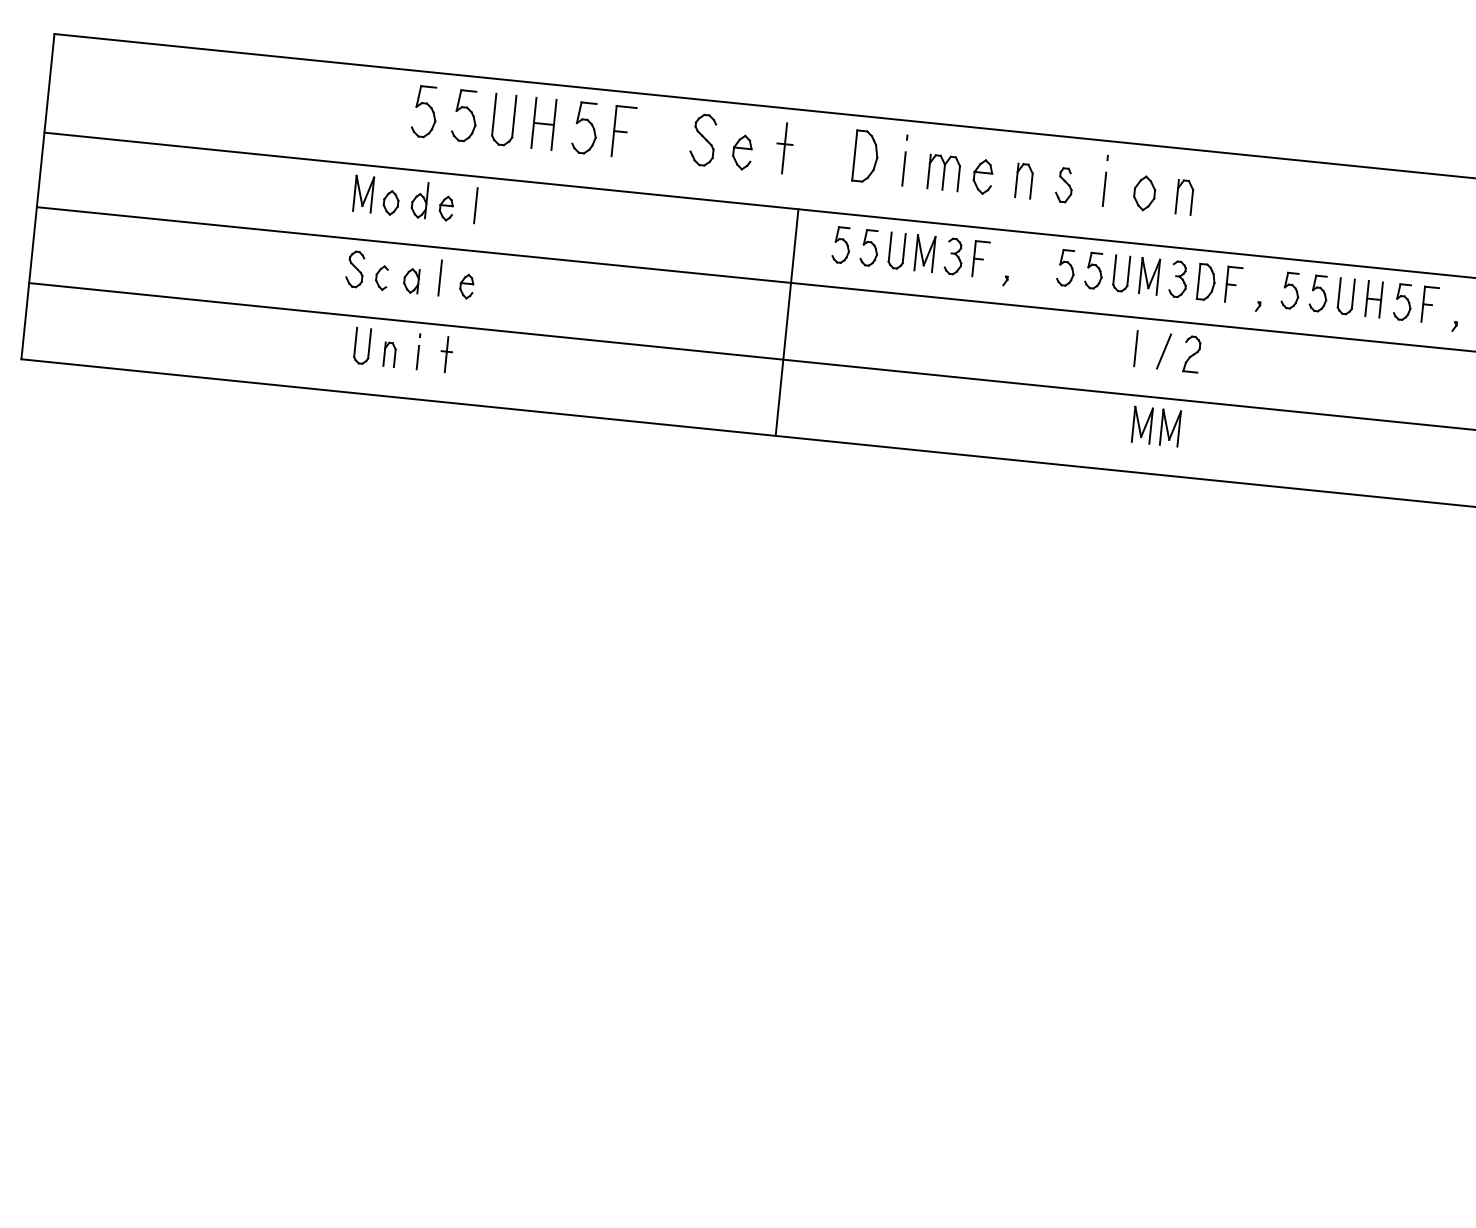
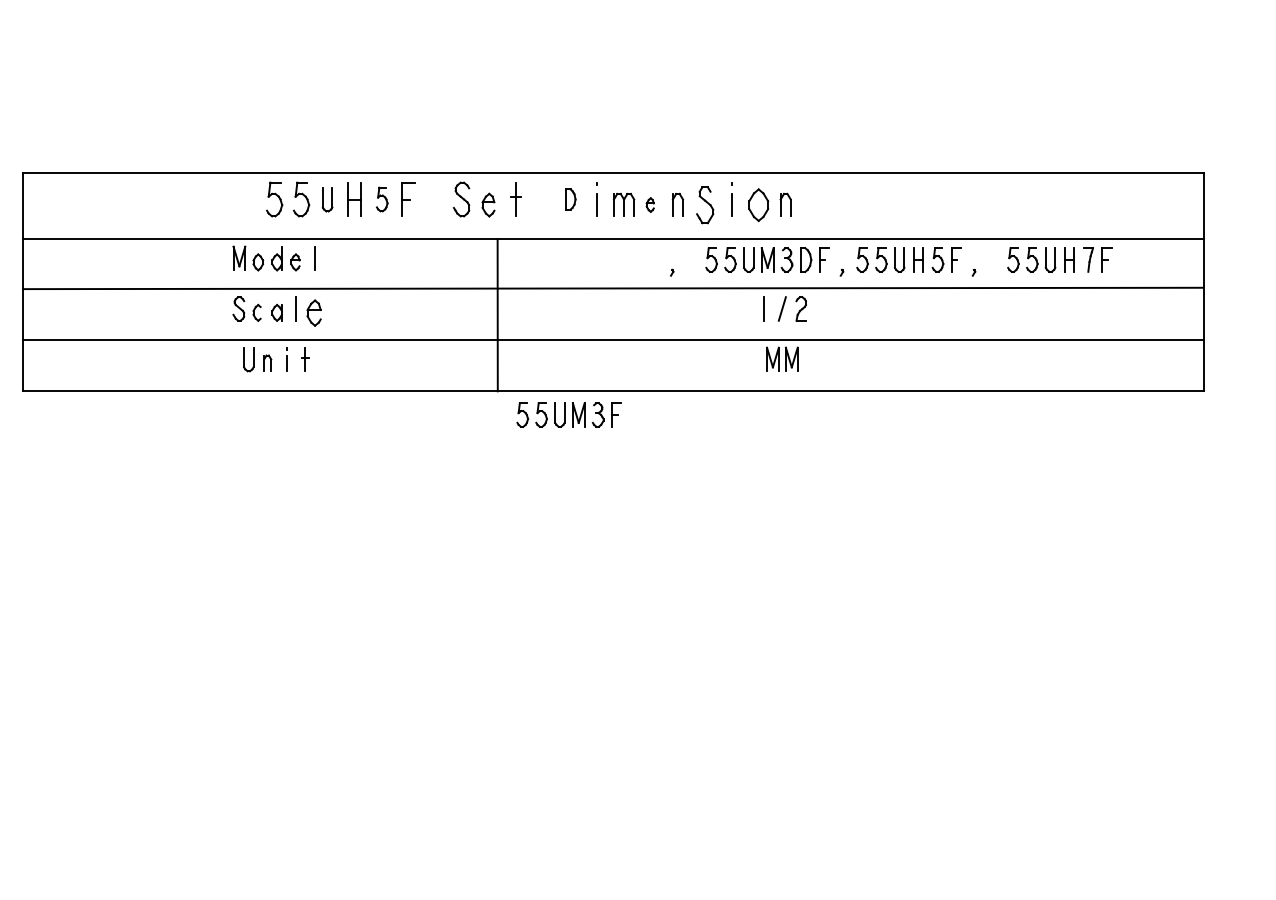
part: (503, 119) -> (327, 199), size x0.7
part: (583, 127) -> (381, 199), size x0.7
part: (865, 156) -> (570, 199), size x0.6
part: (983, 176) -> (650, 204), size x0.6
part: (1063, 184) -> (704, 204), size x1.6
part: (1144, 192) -> (758, 204), size x1.4
part: (909, 251) -> (568, 414), moved
part: (467, 286) -> (314, 312), size x1.6
line: (786, 322) -> (497, 315), moved

